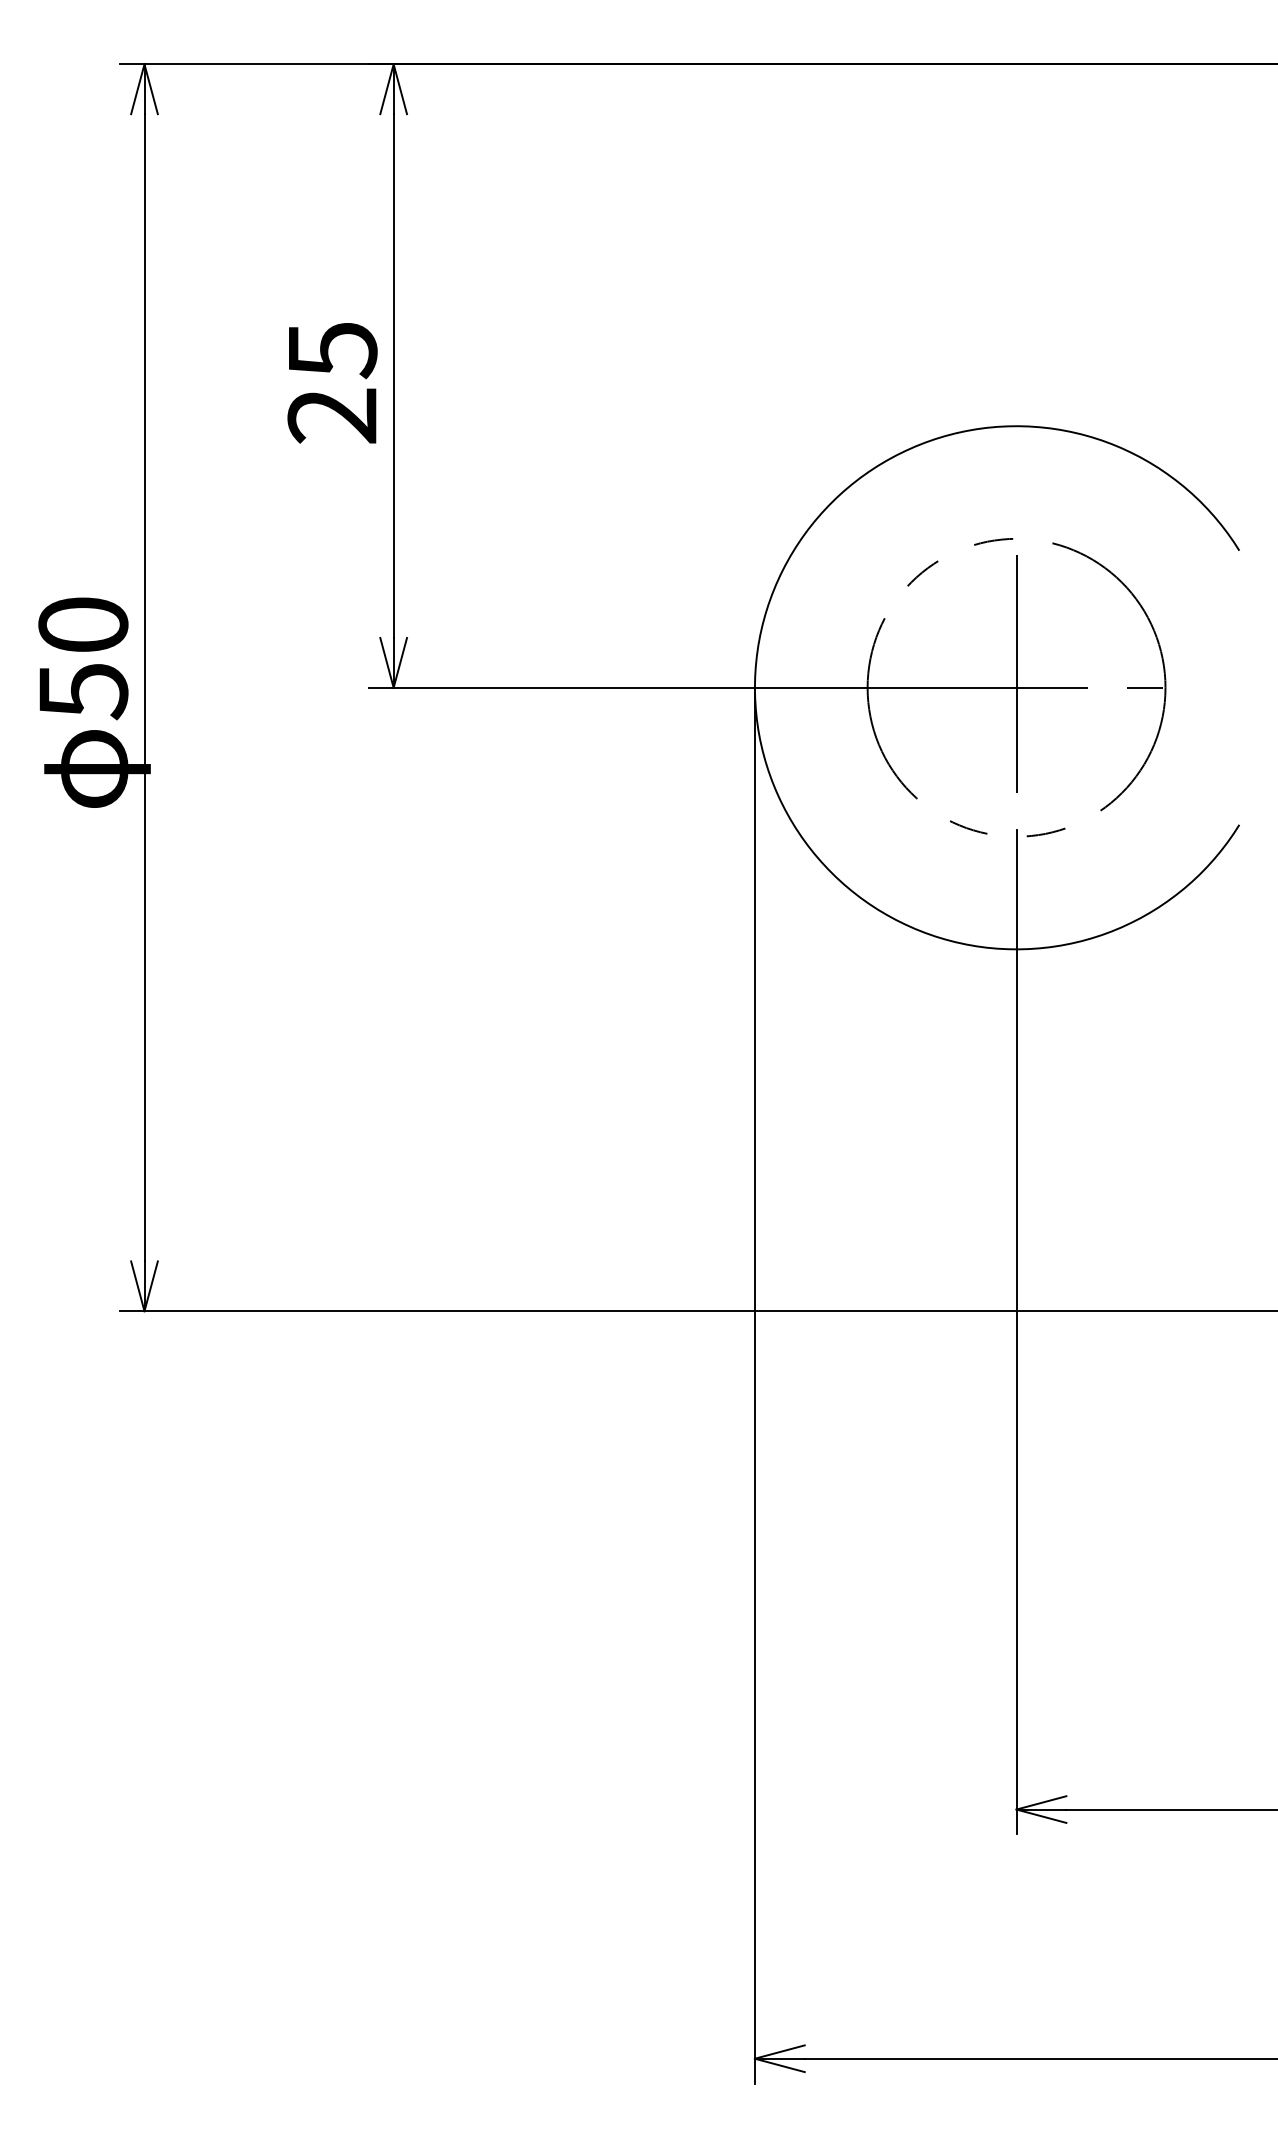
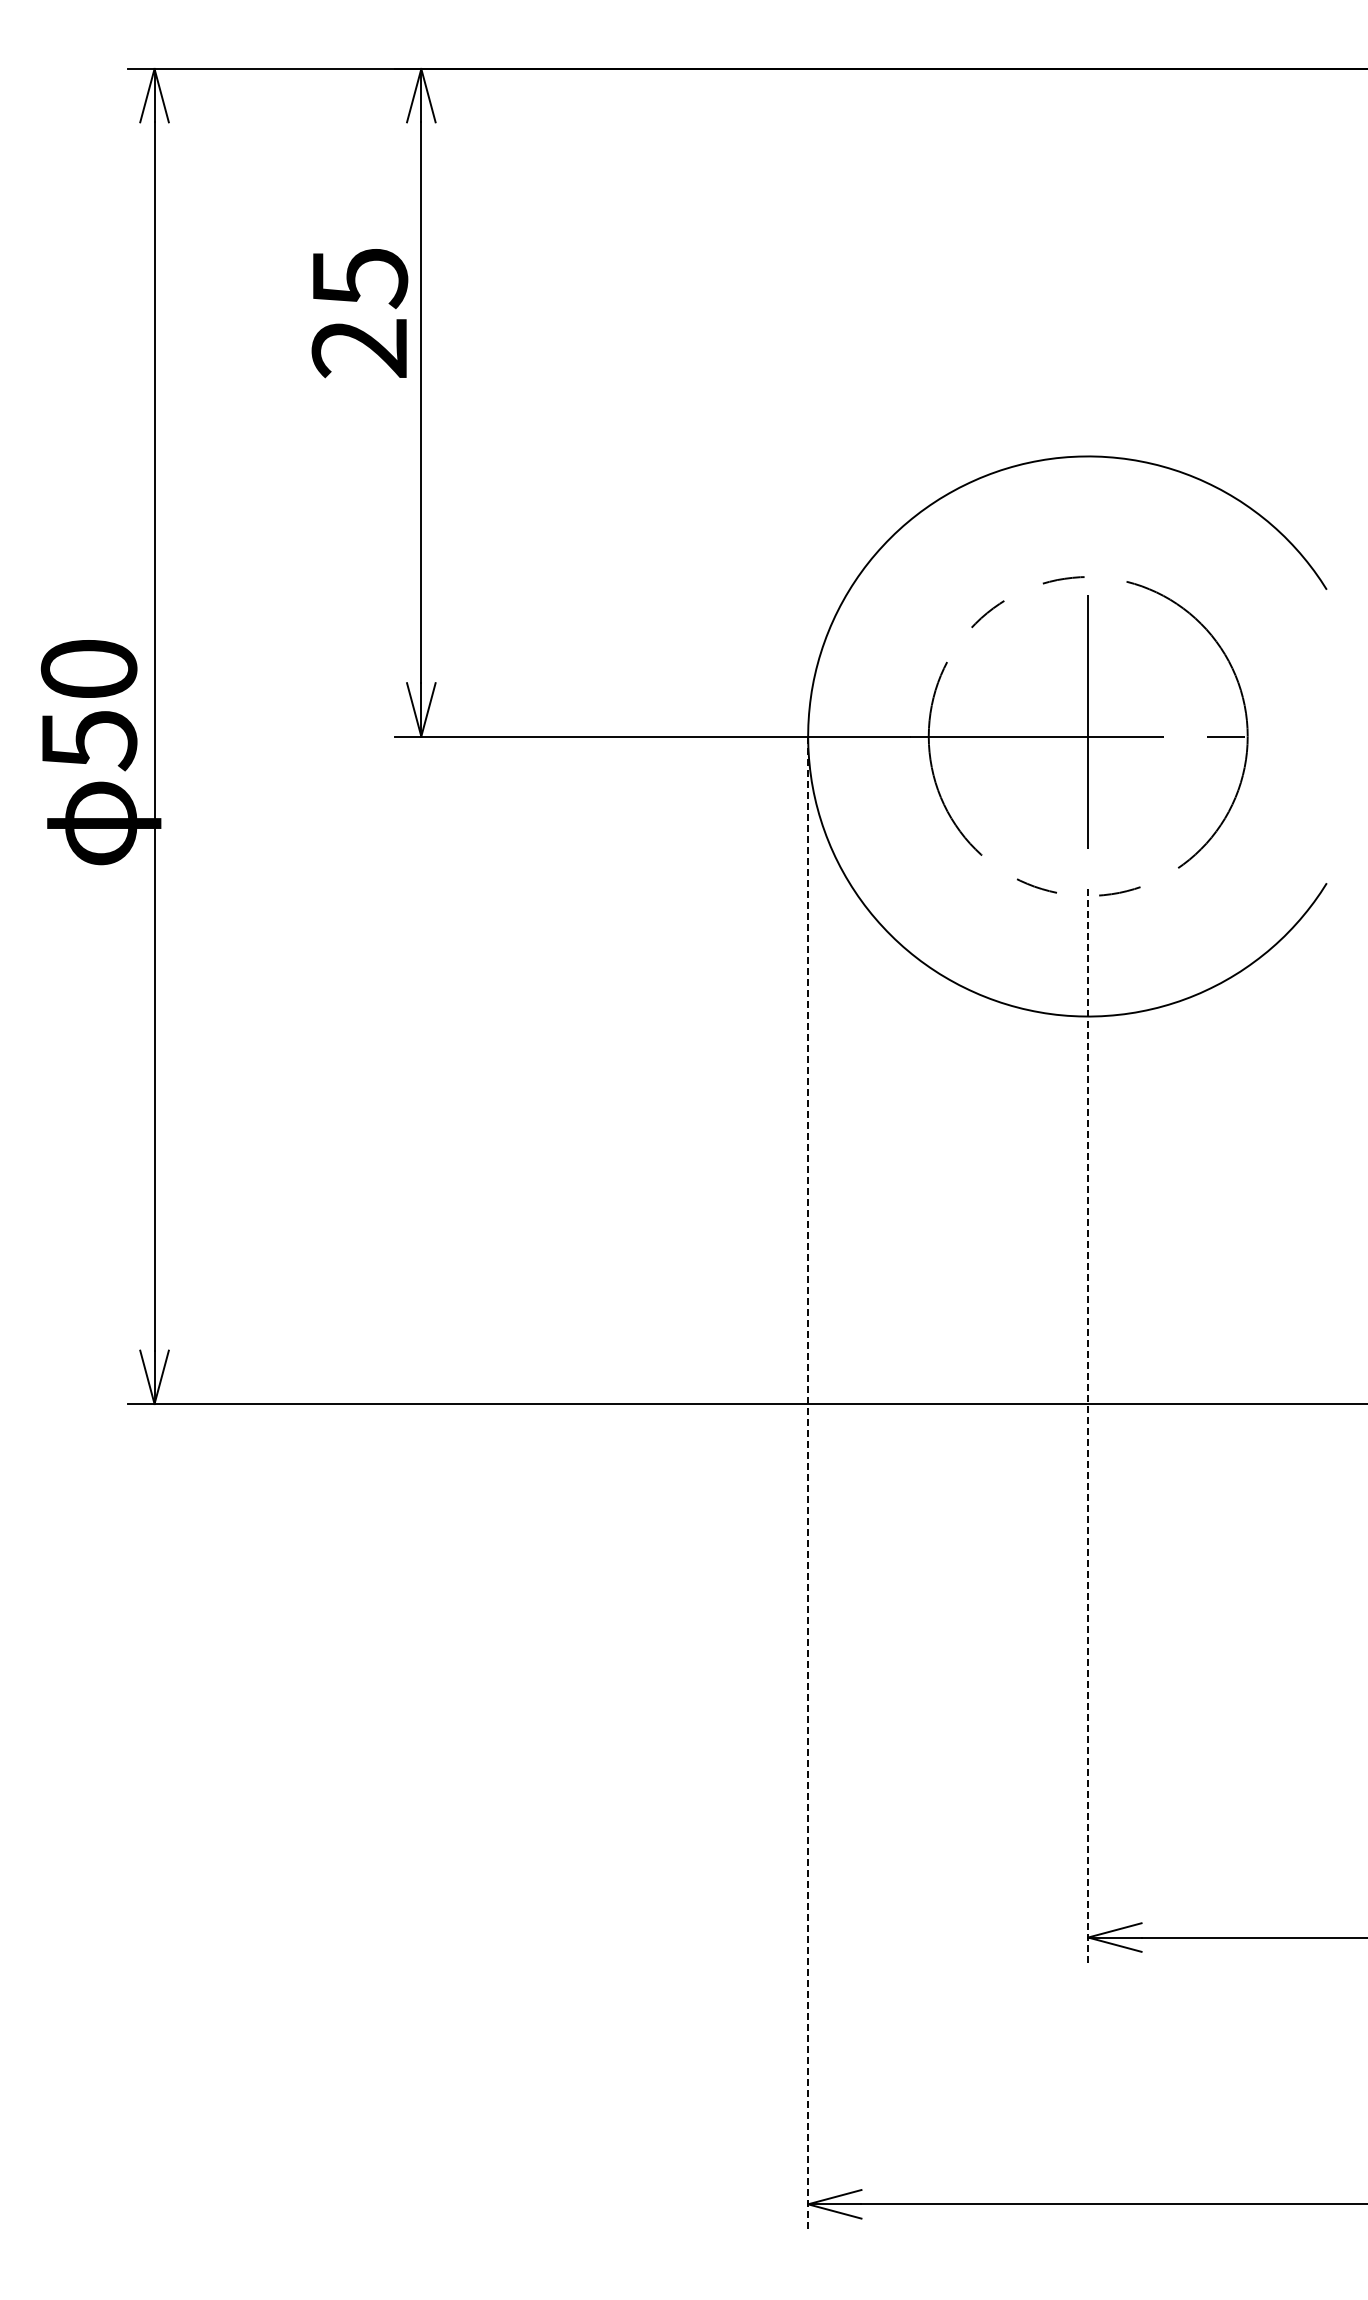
text: (332, 383) -> (359, 313), moved
line: (1016, 1332) -> (1088, 1426), solid -> dashed
line: (755, 1386) -> (808, 1484), solid -> dashed

